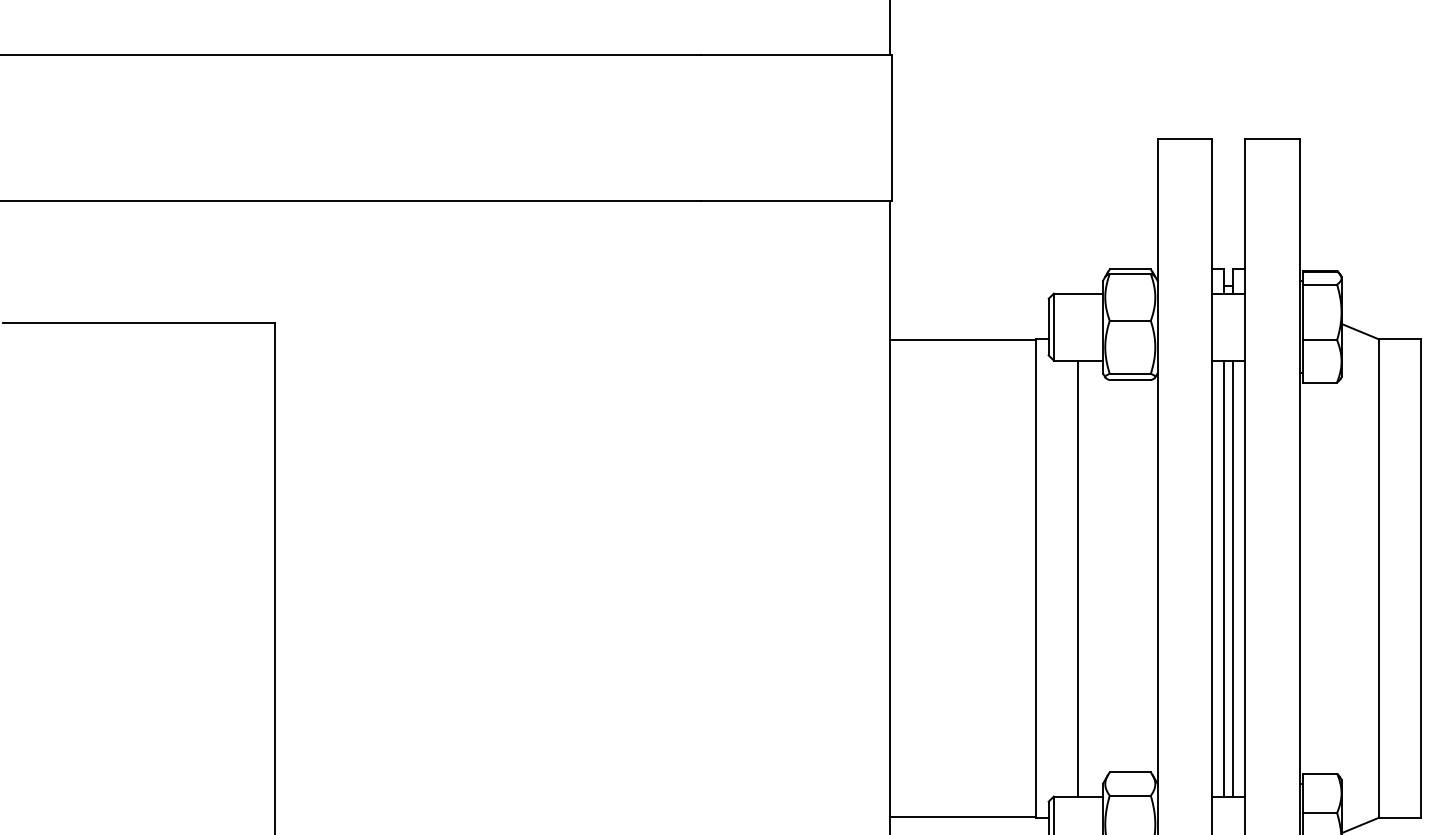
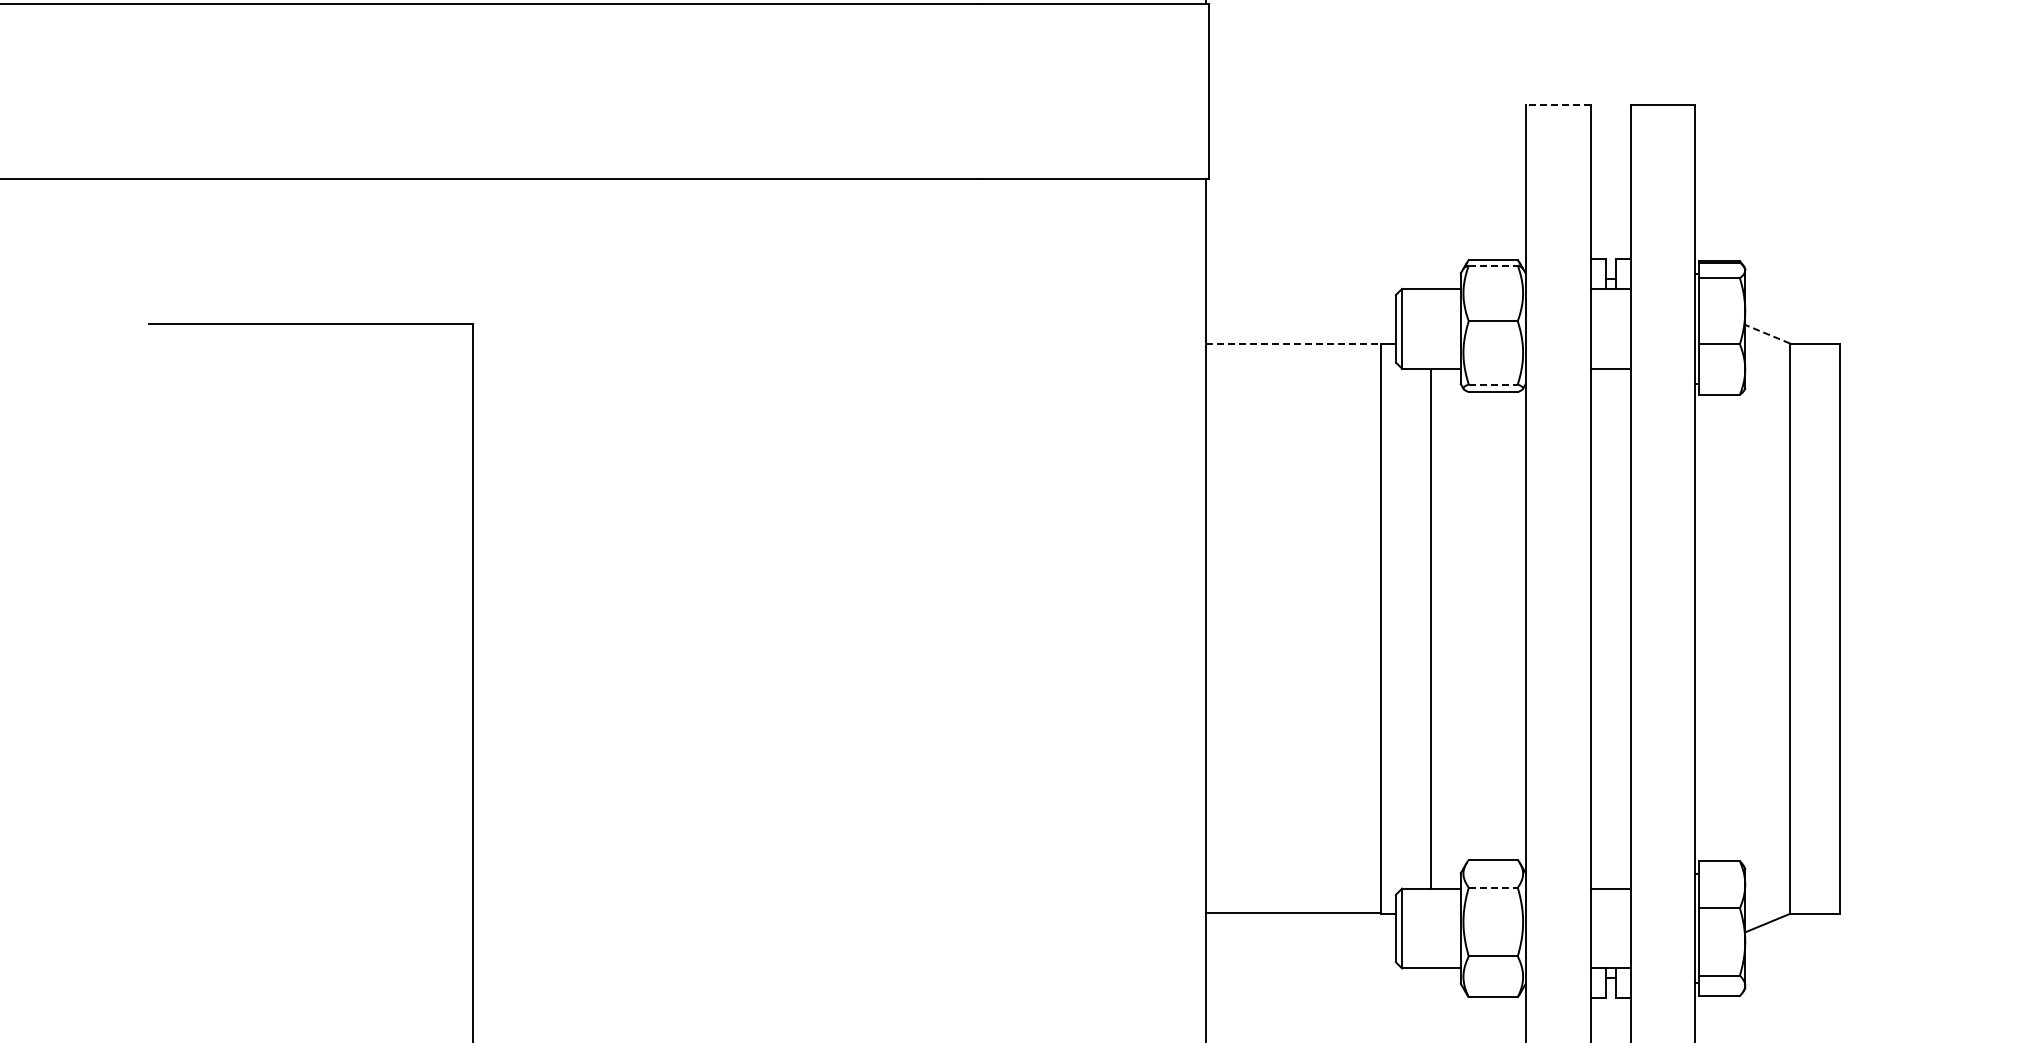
line: (1184, 139) -> (1557, 104), solid -> dashed
line: (1130, 274) -> (1493, 265), solid -> dashed
line: (1360, 331) -> (1767, 334), solid -> dashed
line: (963, 340) -> (1294, 344), solid -> dashed
line: (1130, 373) -> (1493, 384), solid -> dashed
line: (1224, 578) -> (1605, 628), removed
line: (1232, 578) -> (1615, 628), removed
line: (1130, 795) -> (1493, 887), solid -> dashed

